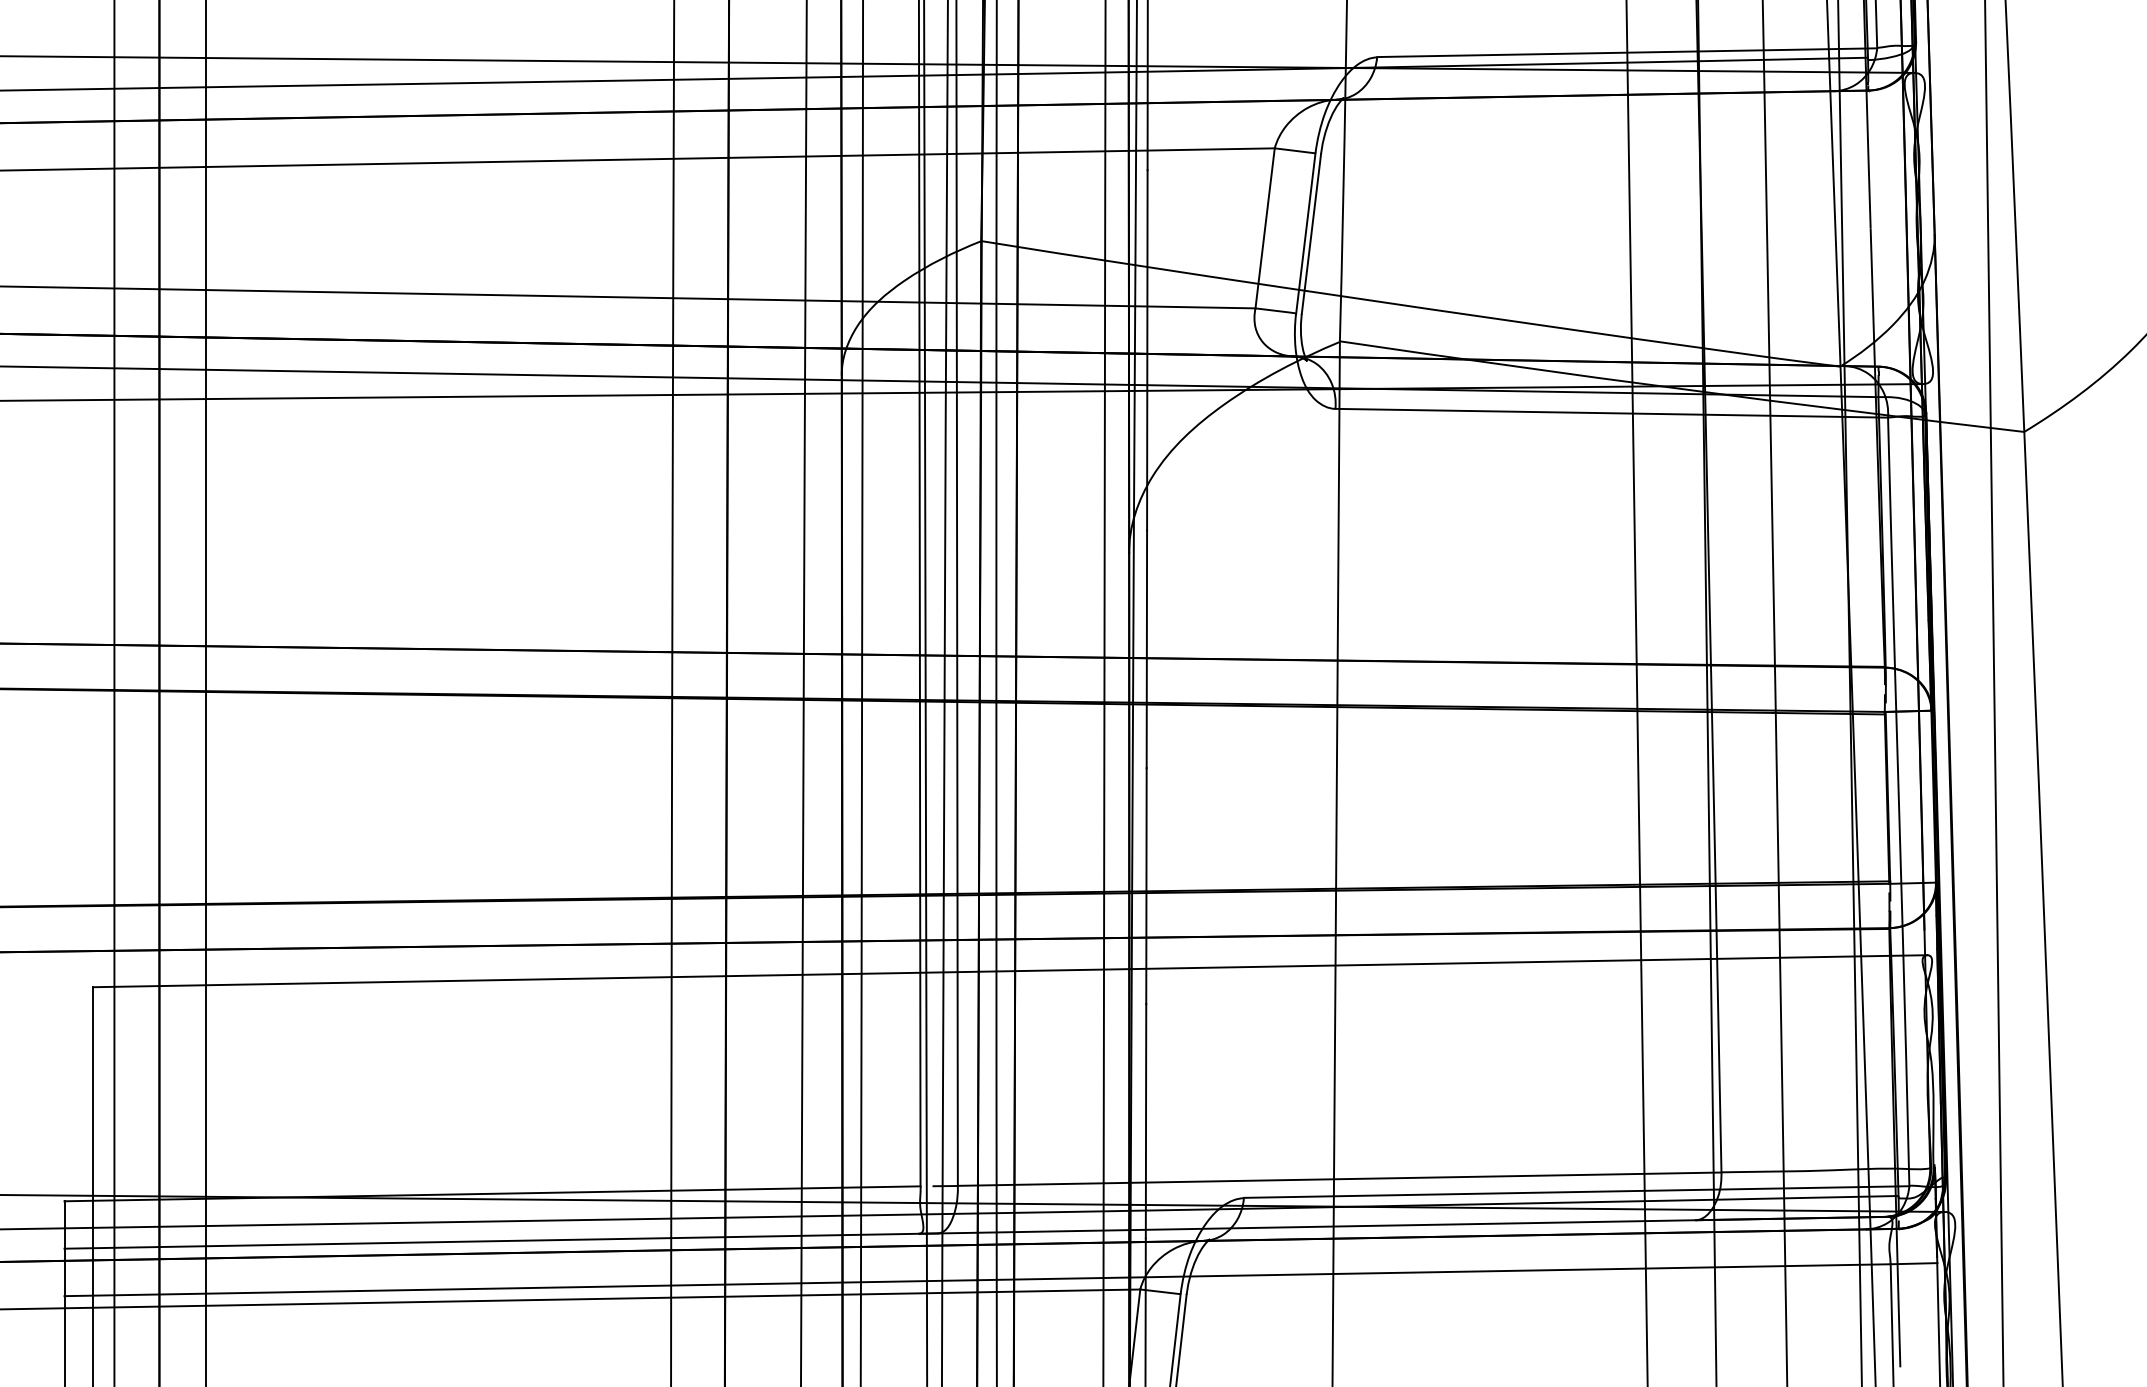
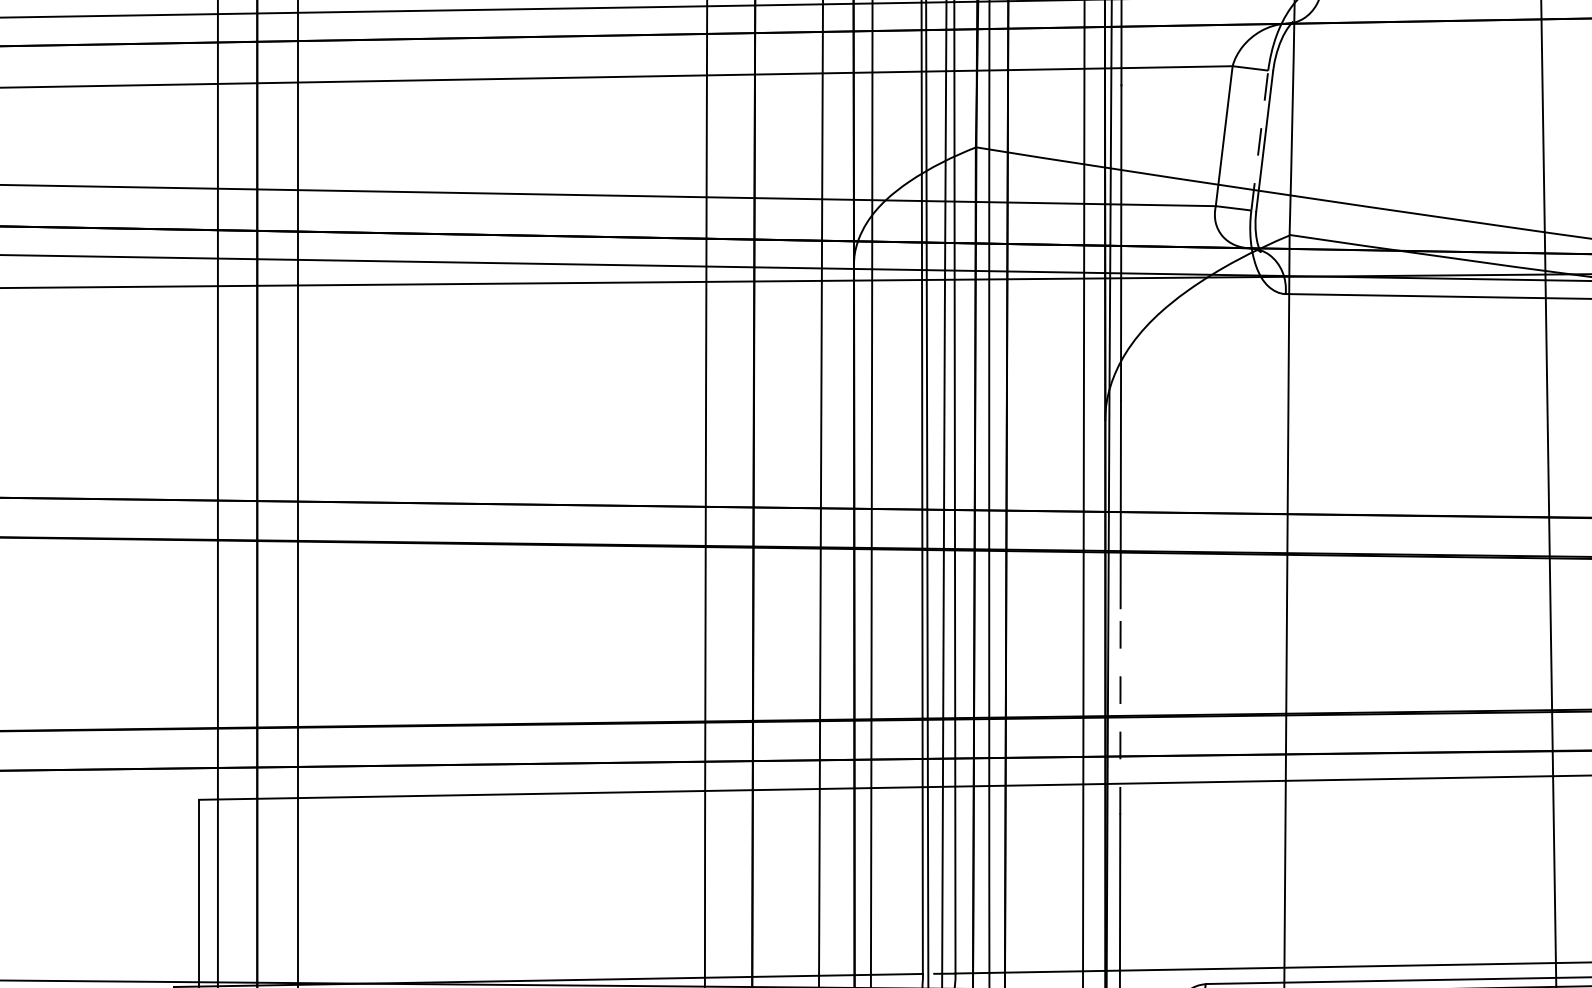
line: (1305, 233) -> (1259, 140), solid -> dashed
line: (1146, 886) -> (1120, 711), solid -> dashed

